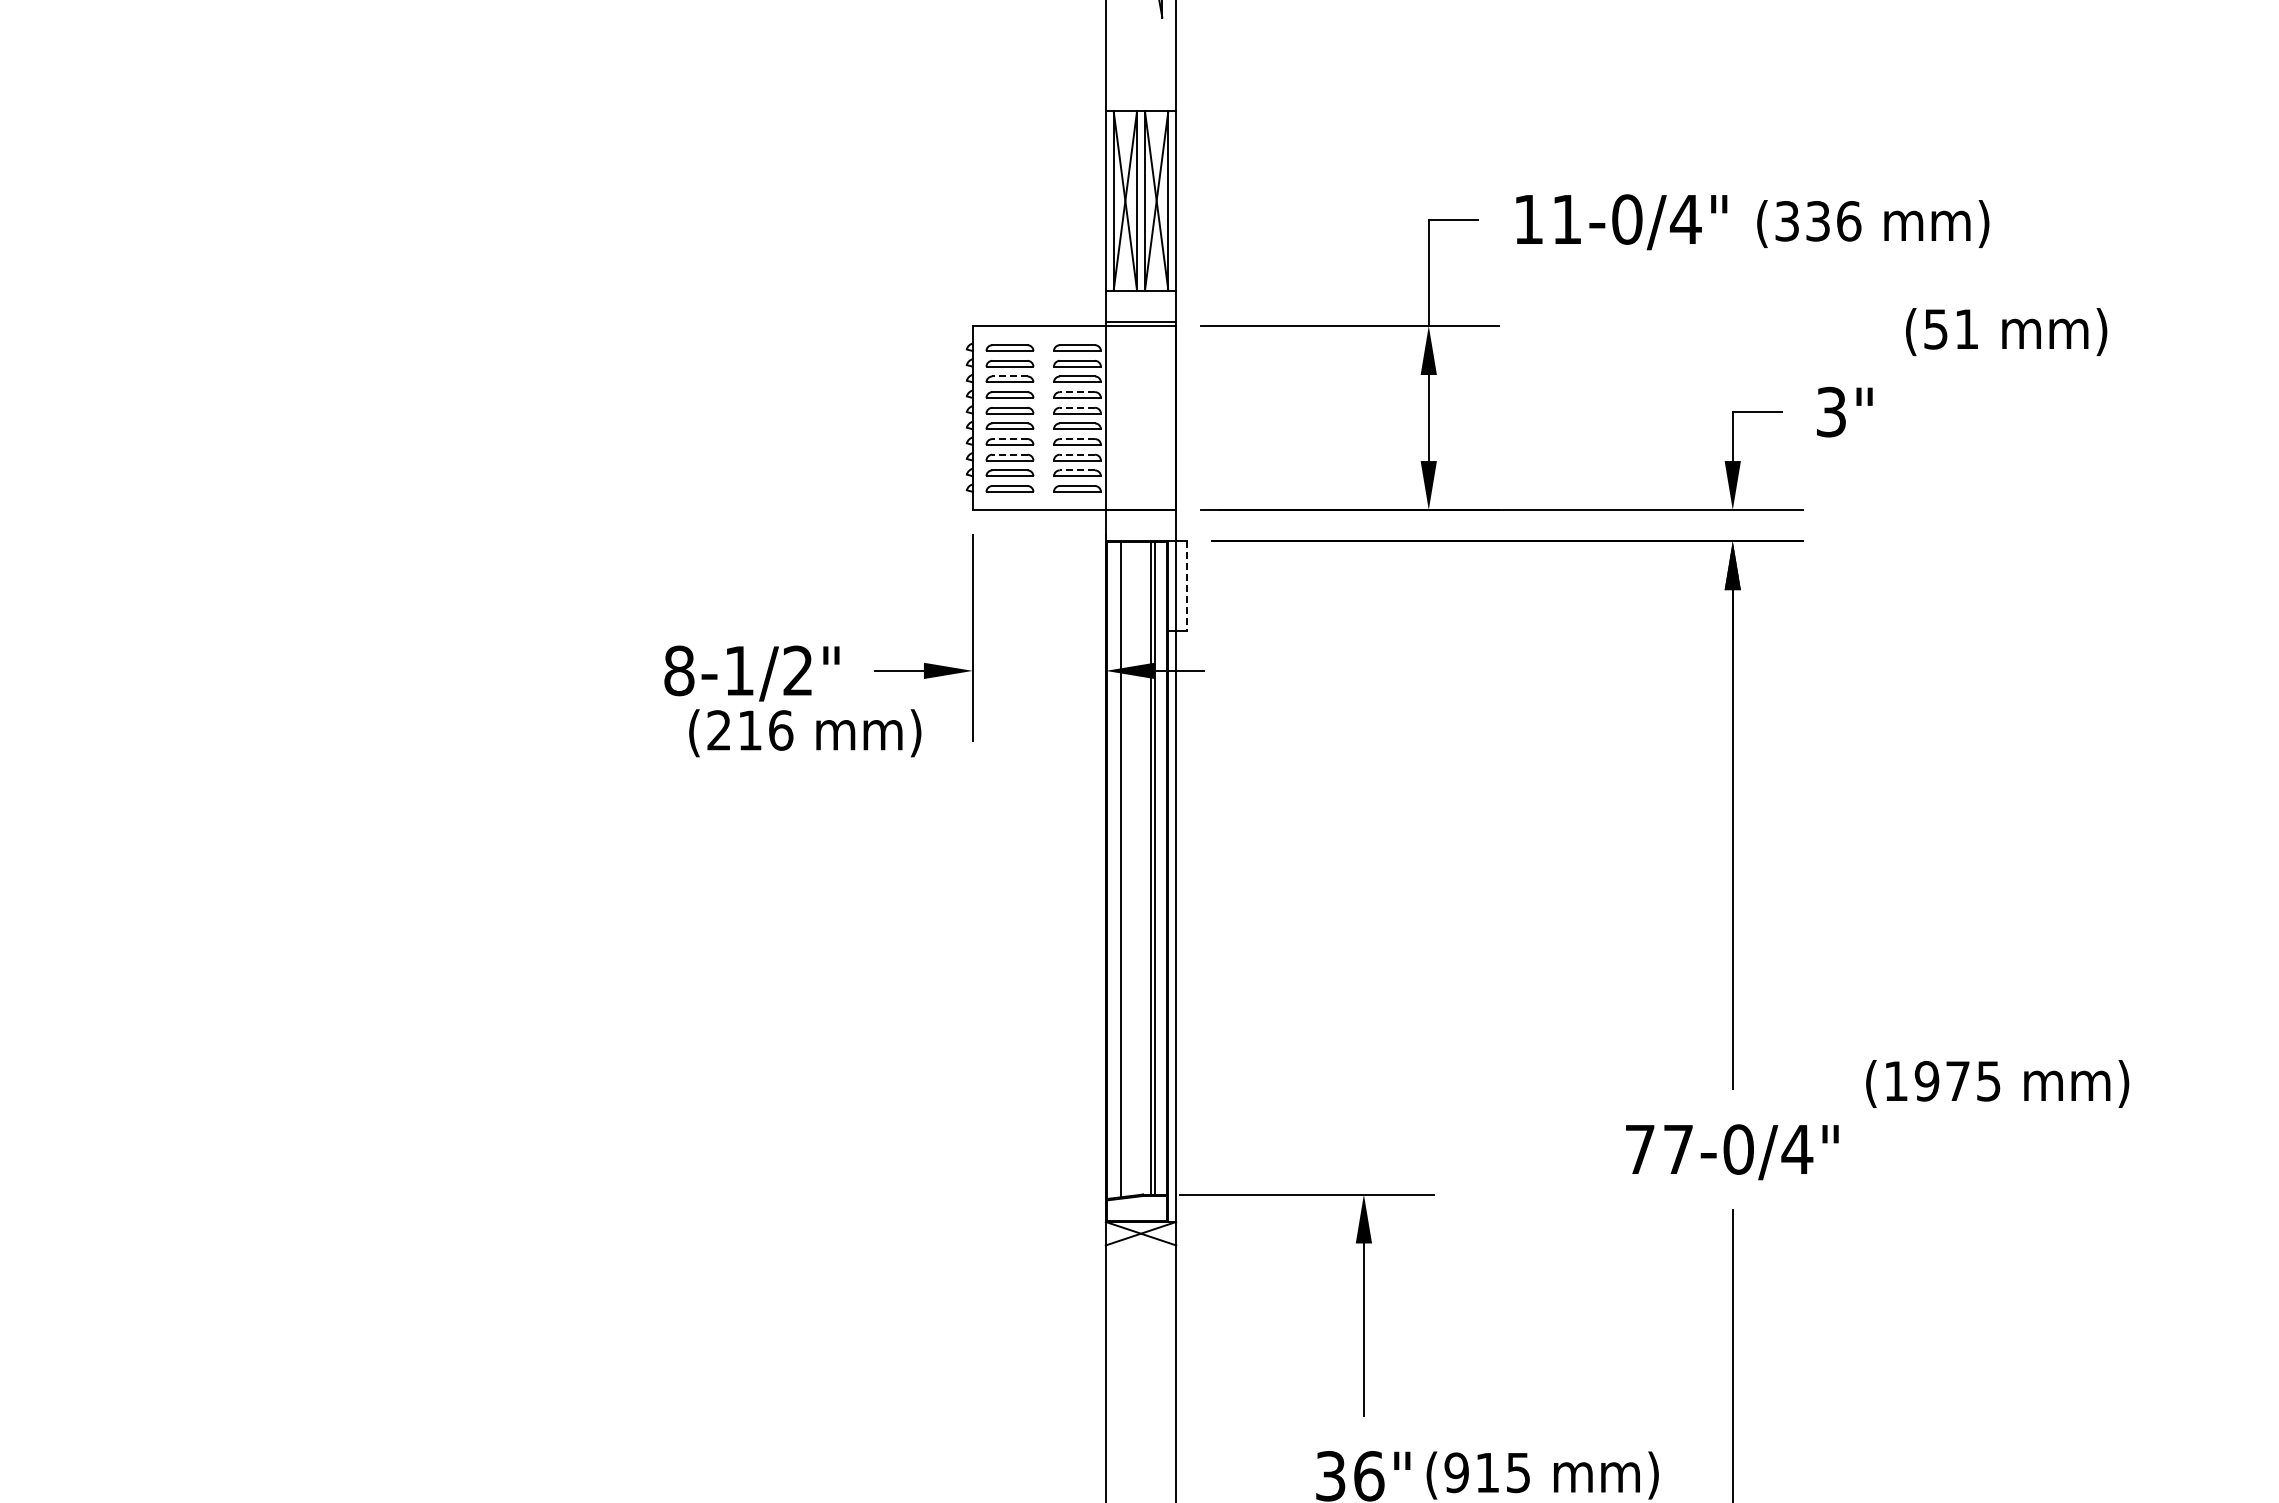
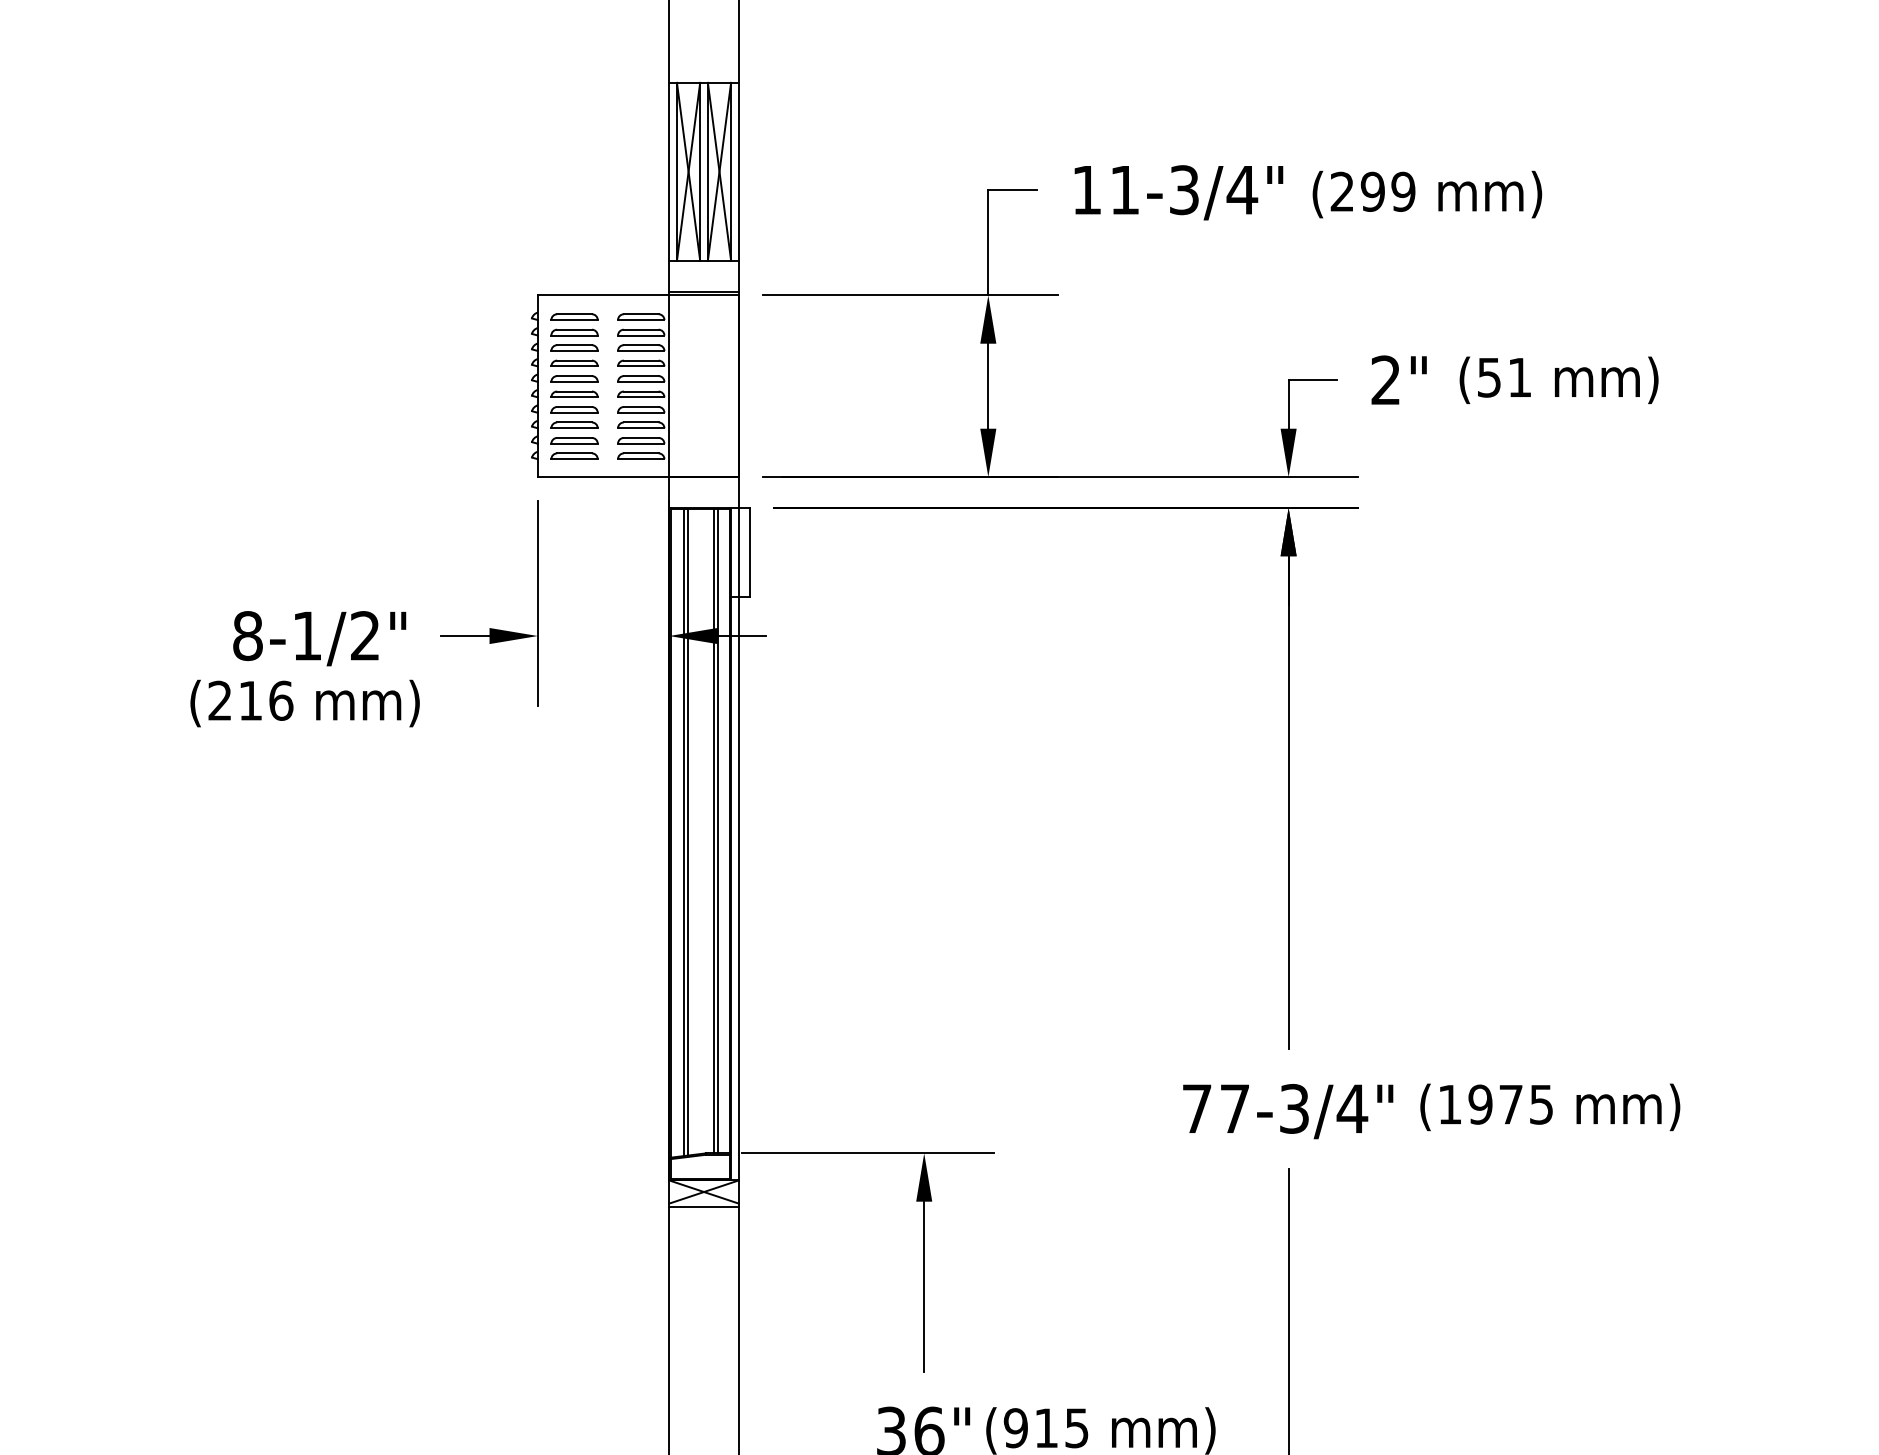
text: (1627, 219) -> (1184, 190), 11-0/4" -> 11-3/4"
text: (1818, 221) -> (1373, 192), (336 -> (299
text: (2006, 332) -> (1559, 380), moved
line: (1009, 376) -> (574, 345), dashed -> solid
line: (1077, 392) -> (641, 360), dashed -> solid
line: (1077, 407) -> (641, 375), dashed -> solid
text: (1830, 412) -> (1385, 380), 3" -> 2"
line: (1009, 439) -> (574, 407), dashed -> solid
line: (1077, 439) -> (641, 407), dashed -> solid
line: (1009, 454) -> (574, 422), dashed -> solid
line: (1077, 454) -> (641, 422), dashed -> solid
line: (1077, 470) -> (641, 438), dashed -> solid
line: (1187, 586) -> (749, 552), dashed -> solid
text: (805, 733) -> (305, 703), moved
line: (1125, 869) -> (688, 832), added
text: (1997, 1083) -> (1550, 1106), moved
text: (1738, 1149) -> (1294, 1108), 77-0/4" -> 77-3/4"
line: (1140, 1249) -> (703, 1207), added

